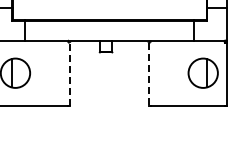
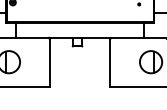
line: (70, 74) -> (50, 63), dashed -> solid
line: (148, 74) -> (109, 63), dashed -> solid

